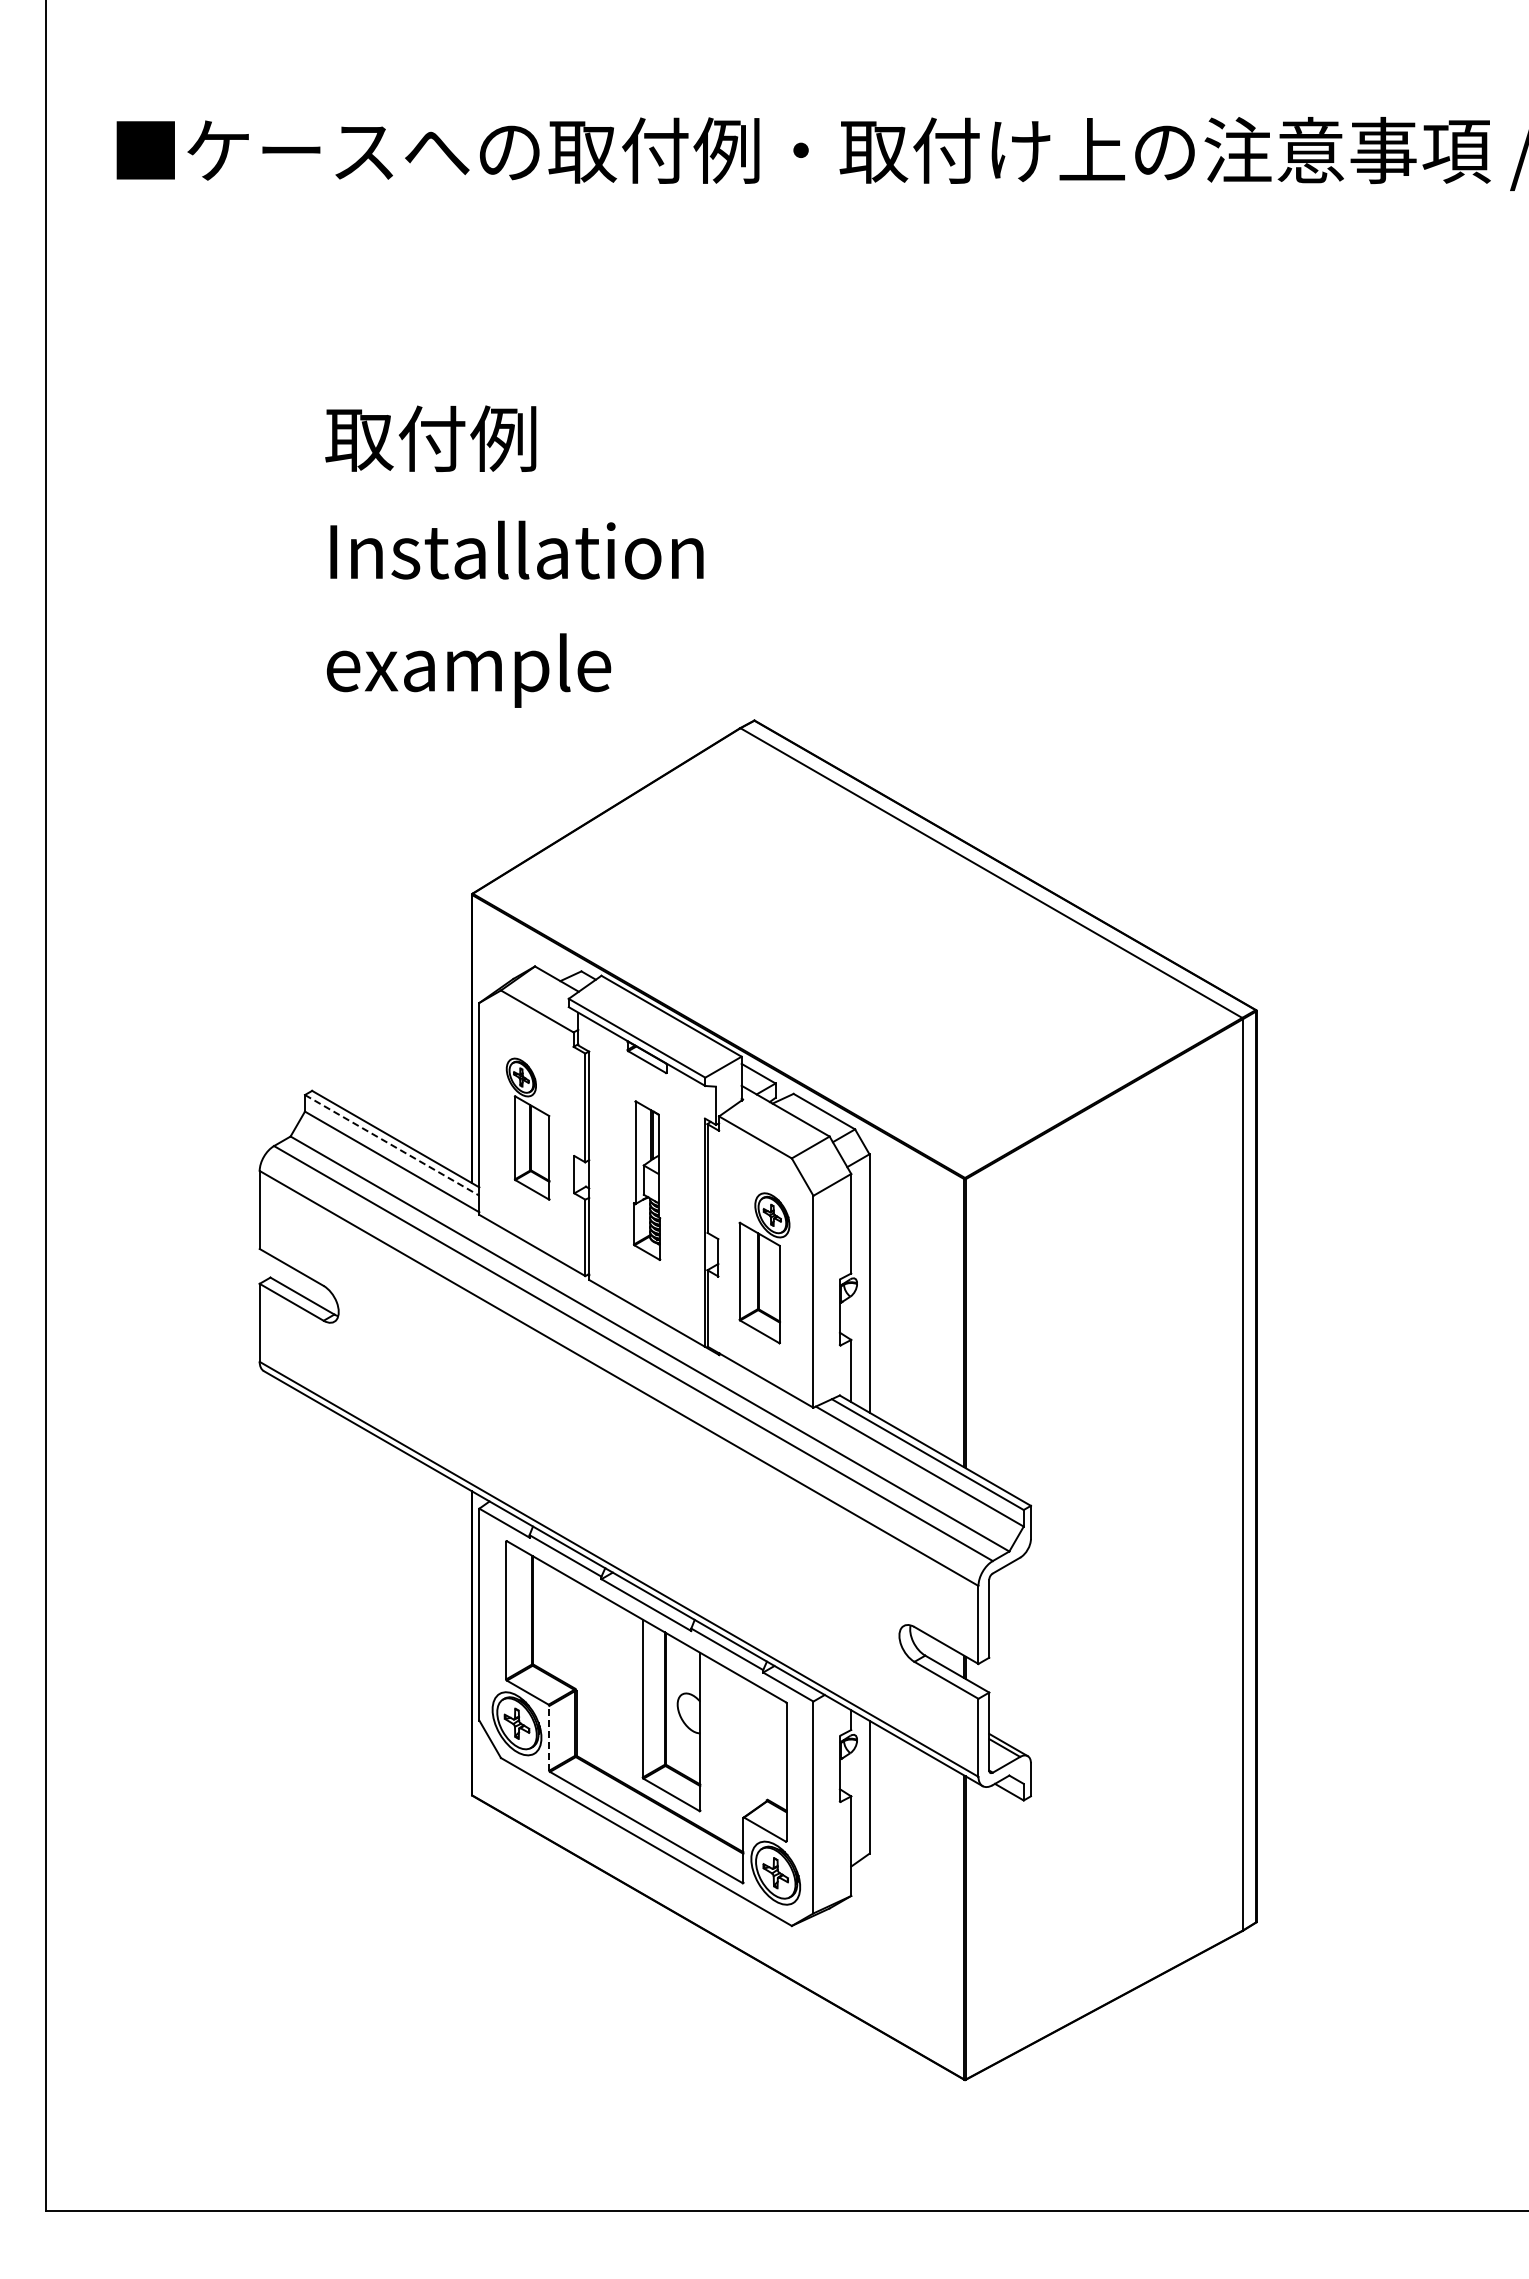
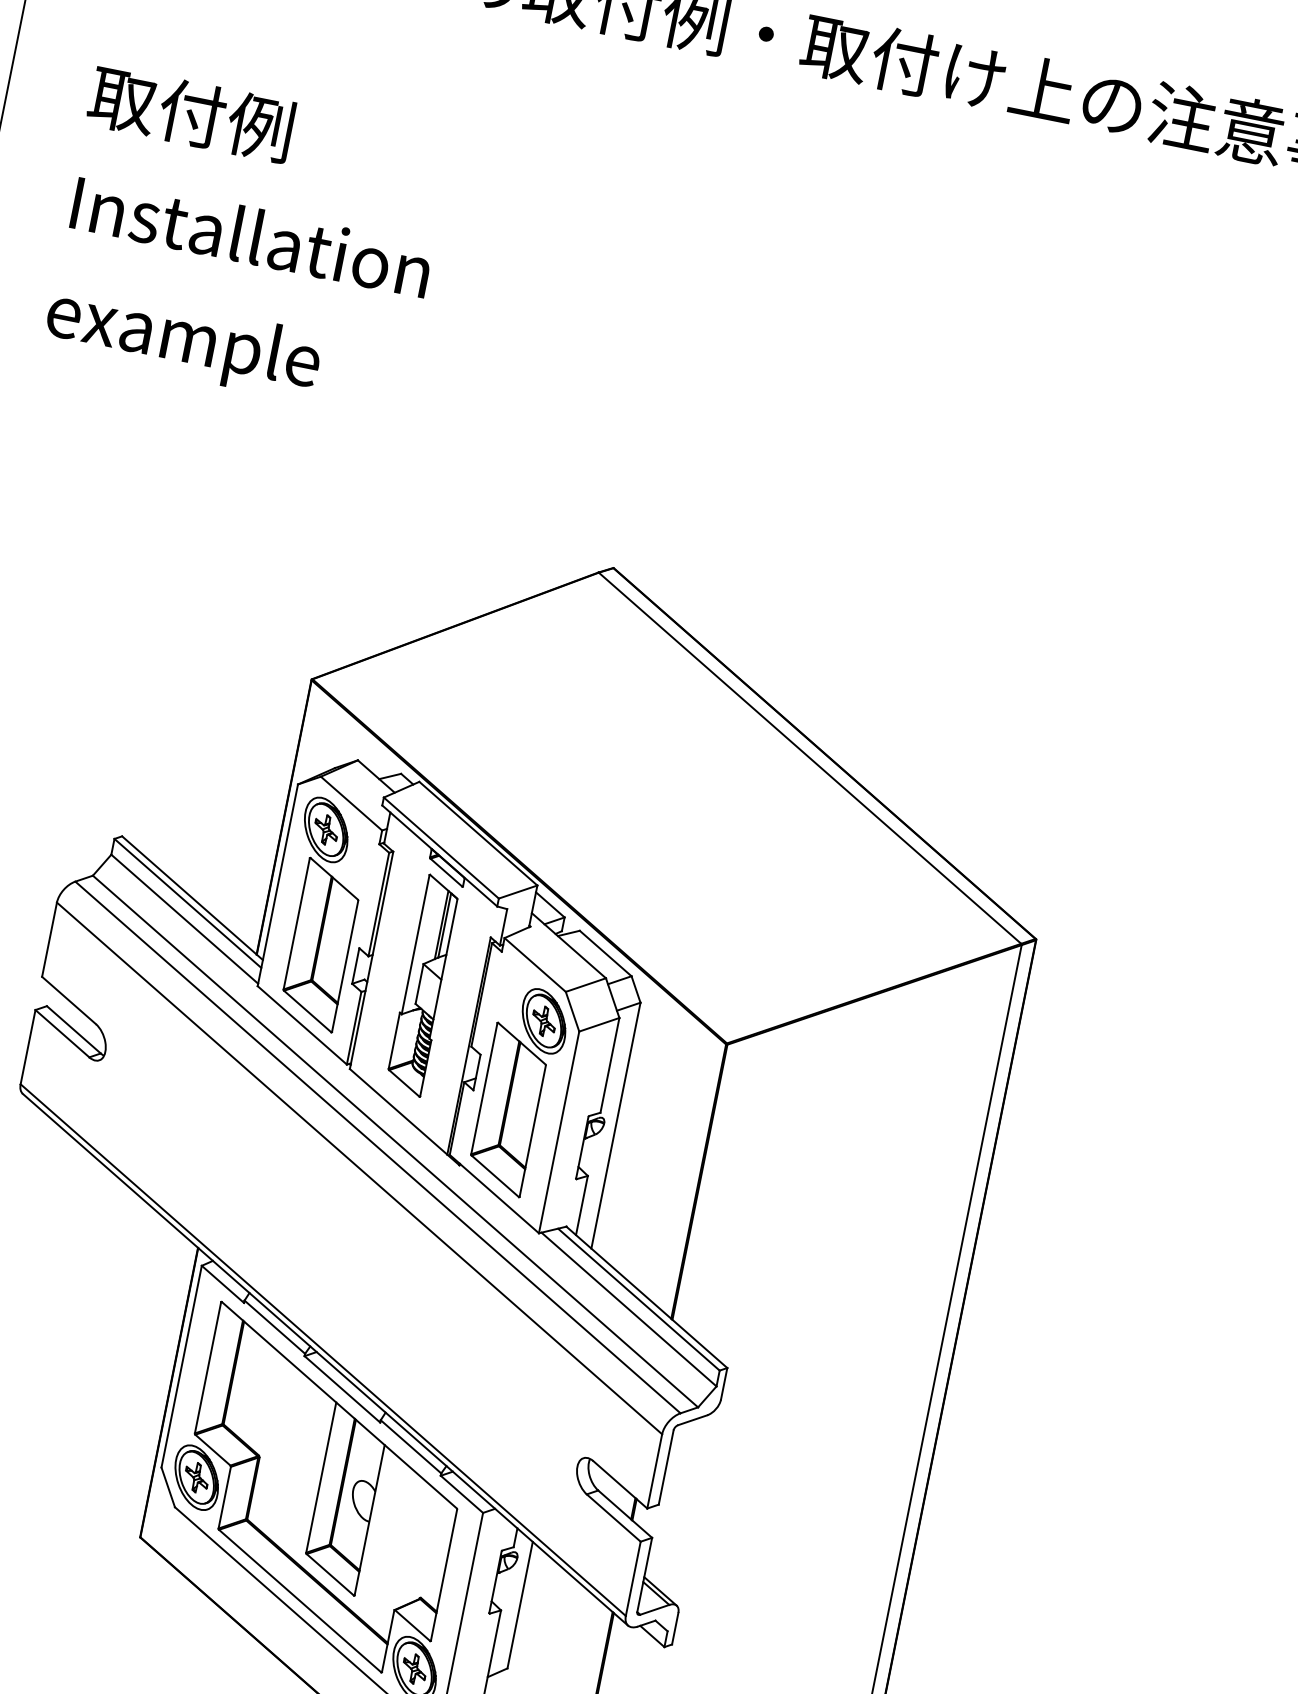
text: (514, 556) -> (248, 241), moved
part: (527, 1128) -> (319, 913), size x1.67
line: (392, 1145) -> (188, 903), dashed -> solid
part: (646, 1180) -> (423, 985), size x1.43
part: (764, 1268) -> (518, 1091), size x1.43
line: (549, 1737) -> (225, 1496), dashed -> solid

